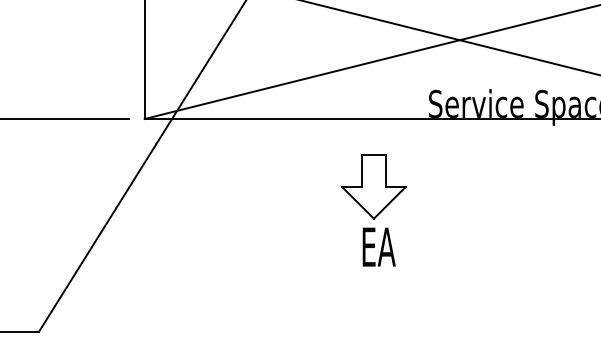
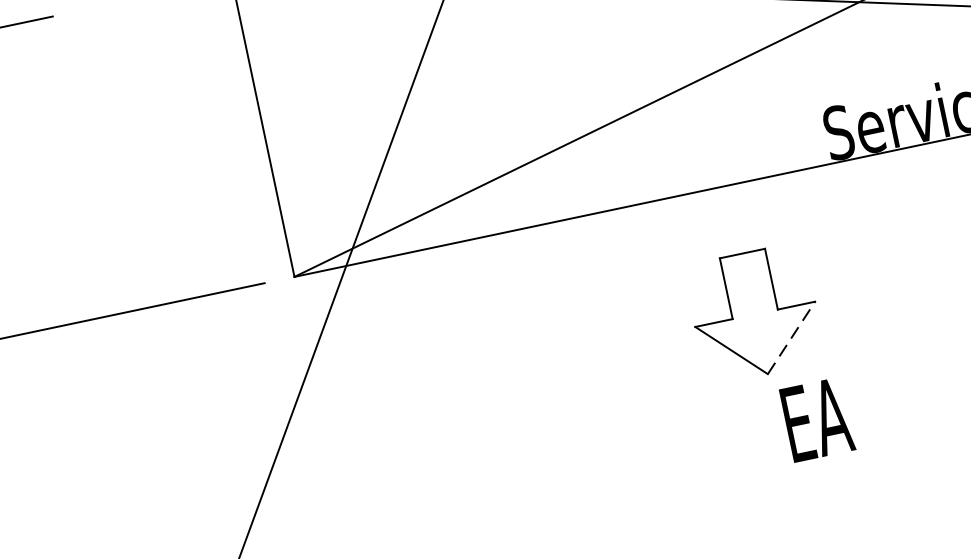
line: (390, 202) -> (792, 336), solid -> dashed
text: (378, 246) -> (815, 418), moved

